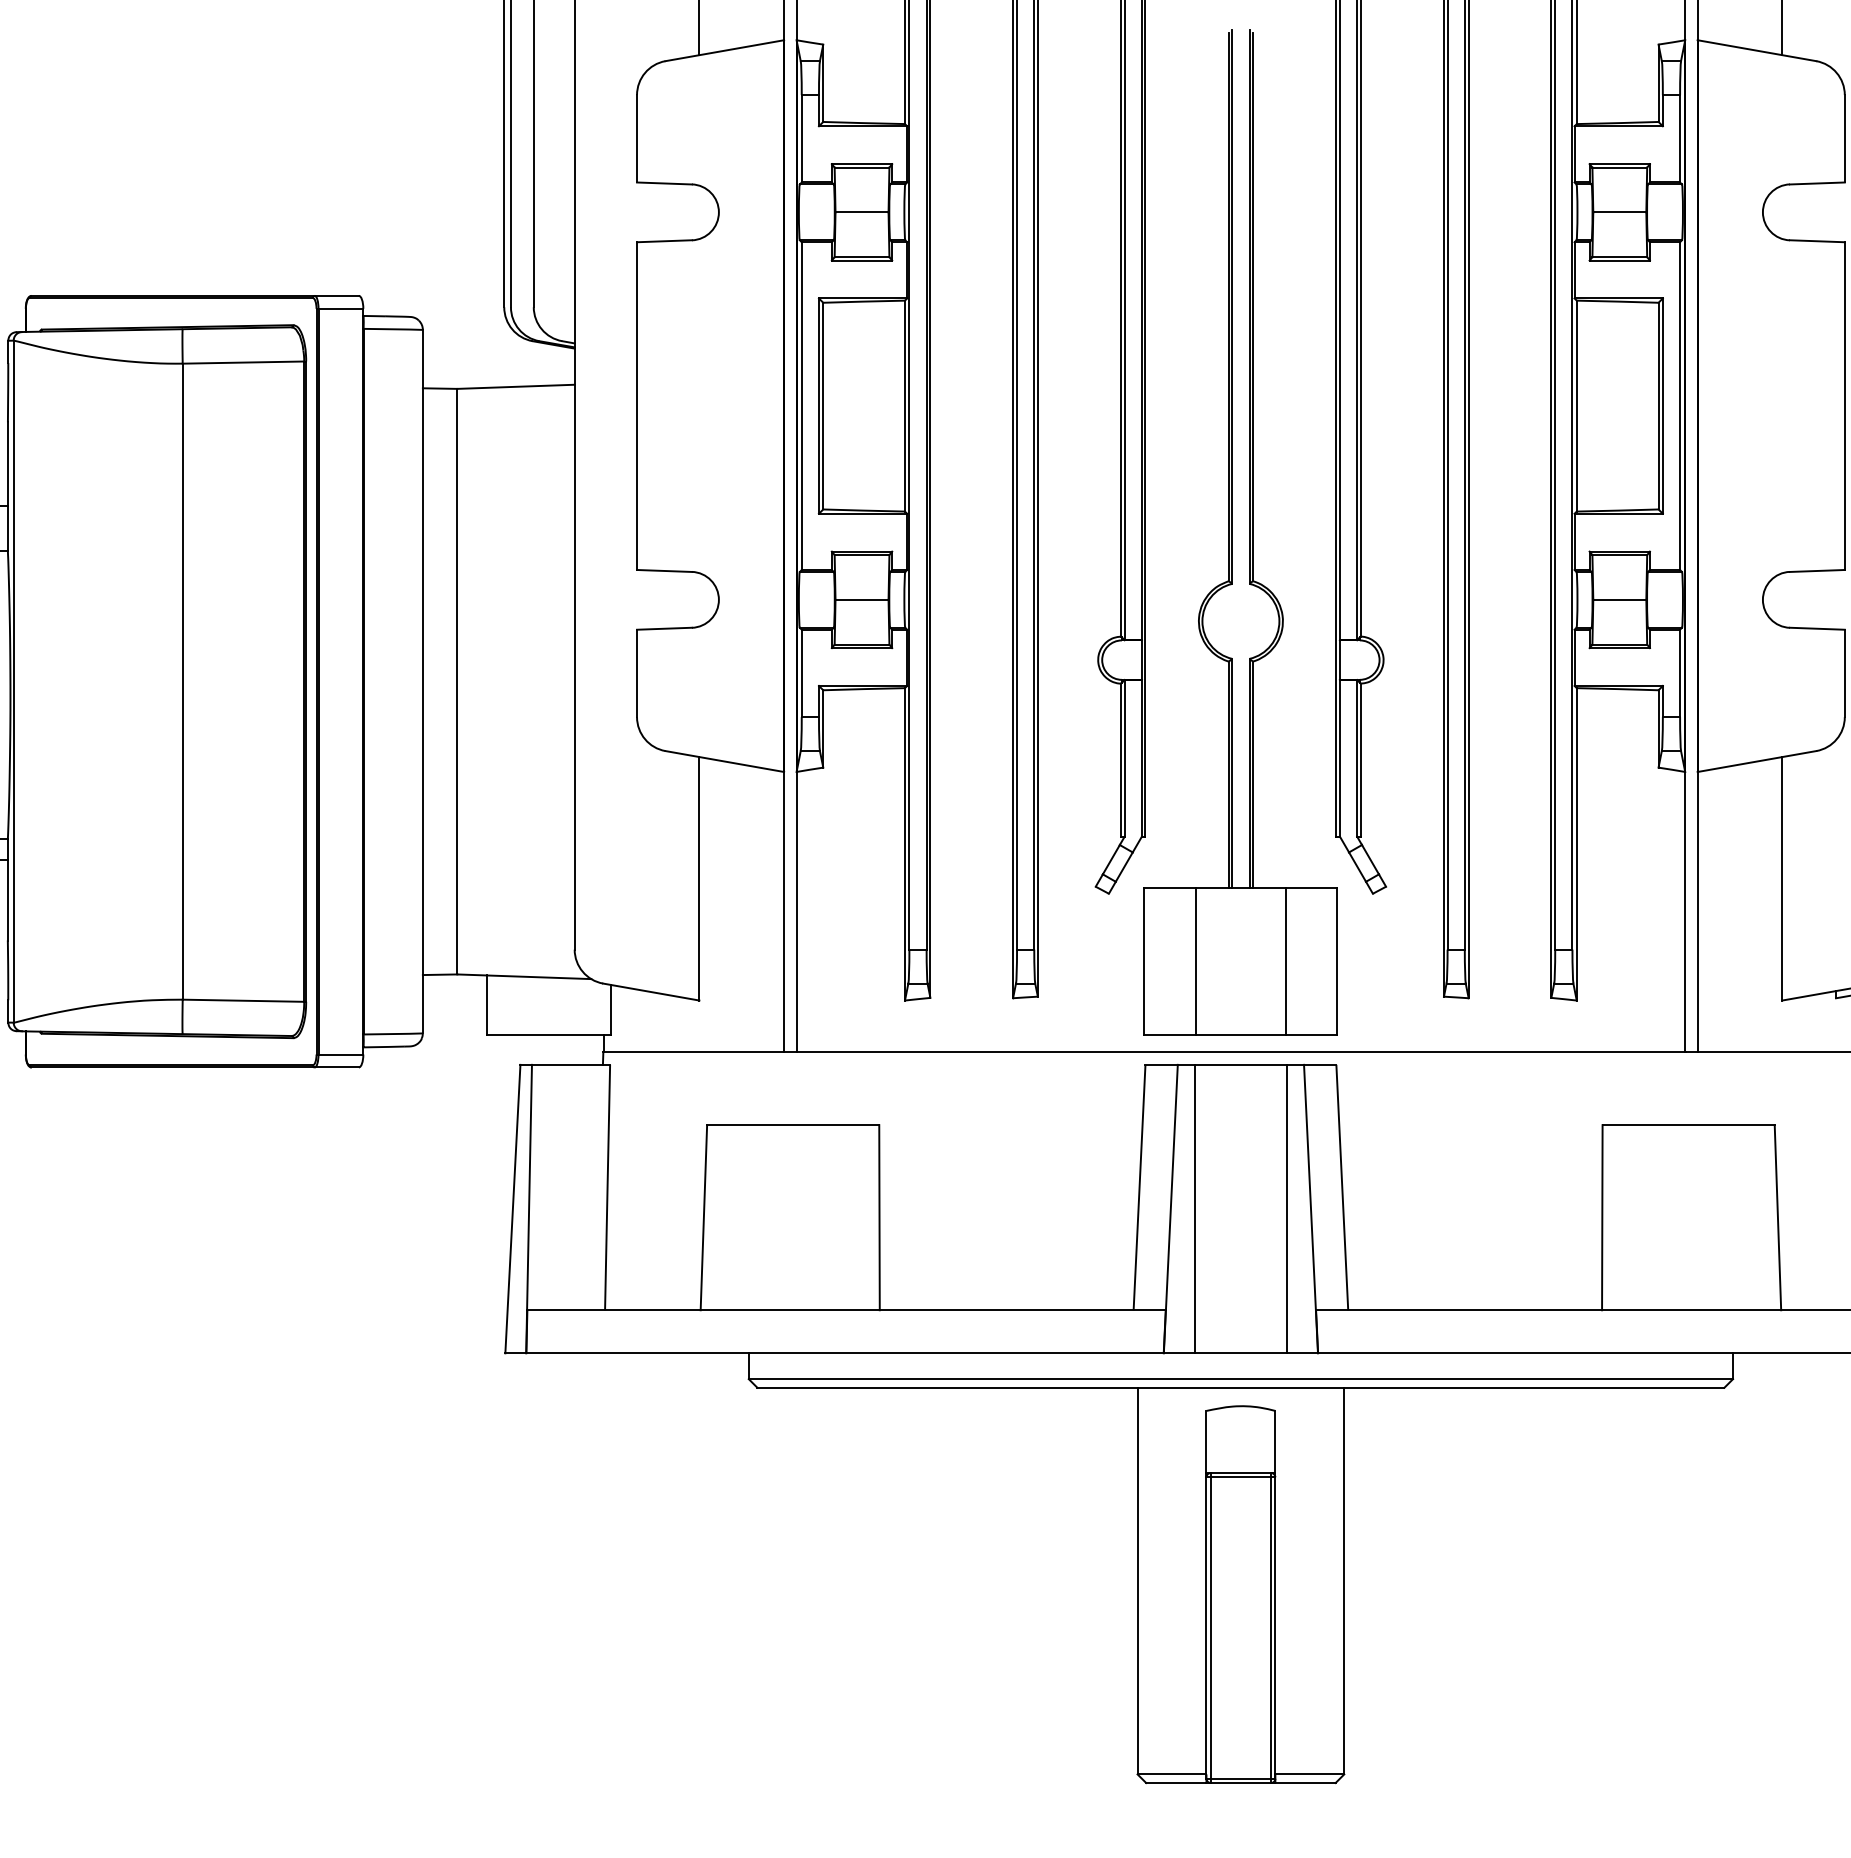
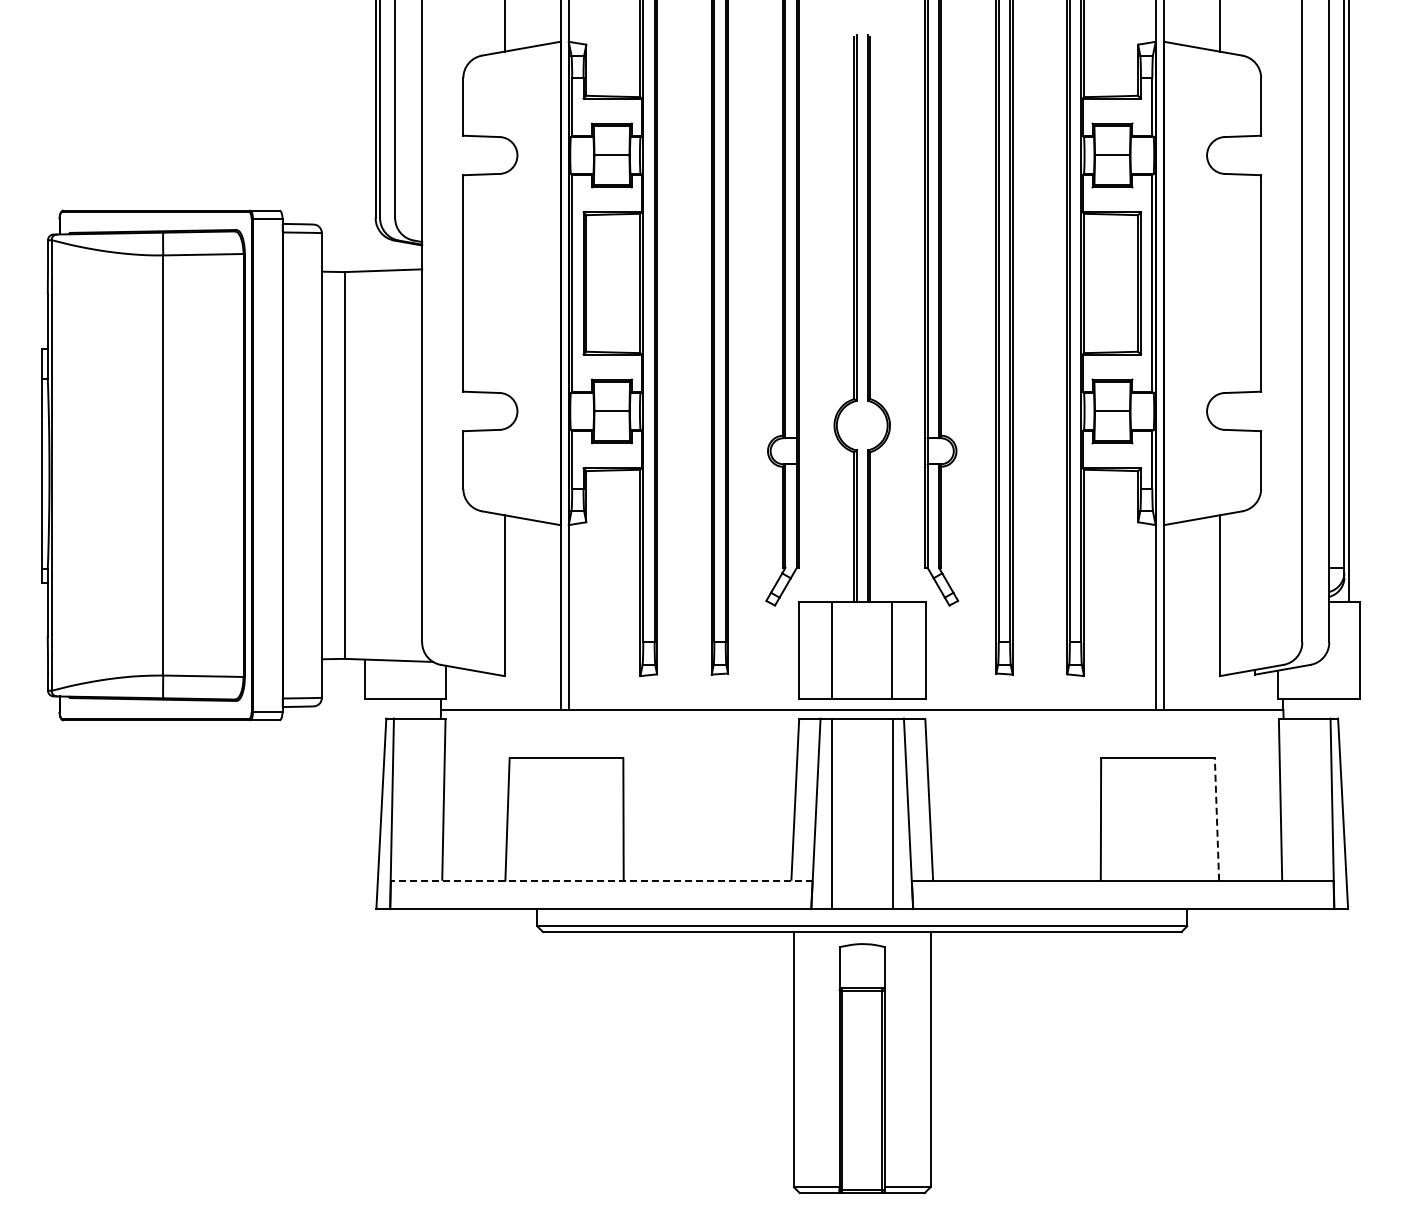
line: (1777, 1217) -> (1216, 819), solid -> dashed
line: (846, 1309) -> (601, 880), solid -> dashed

